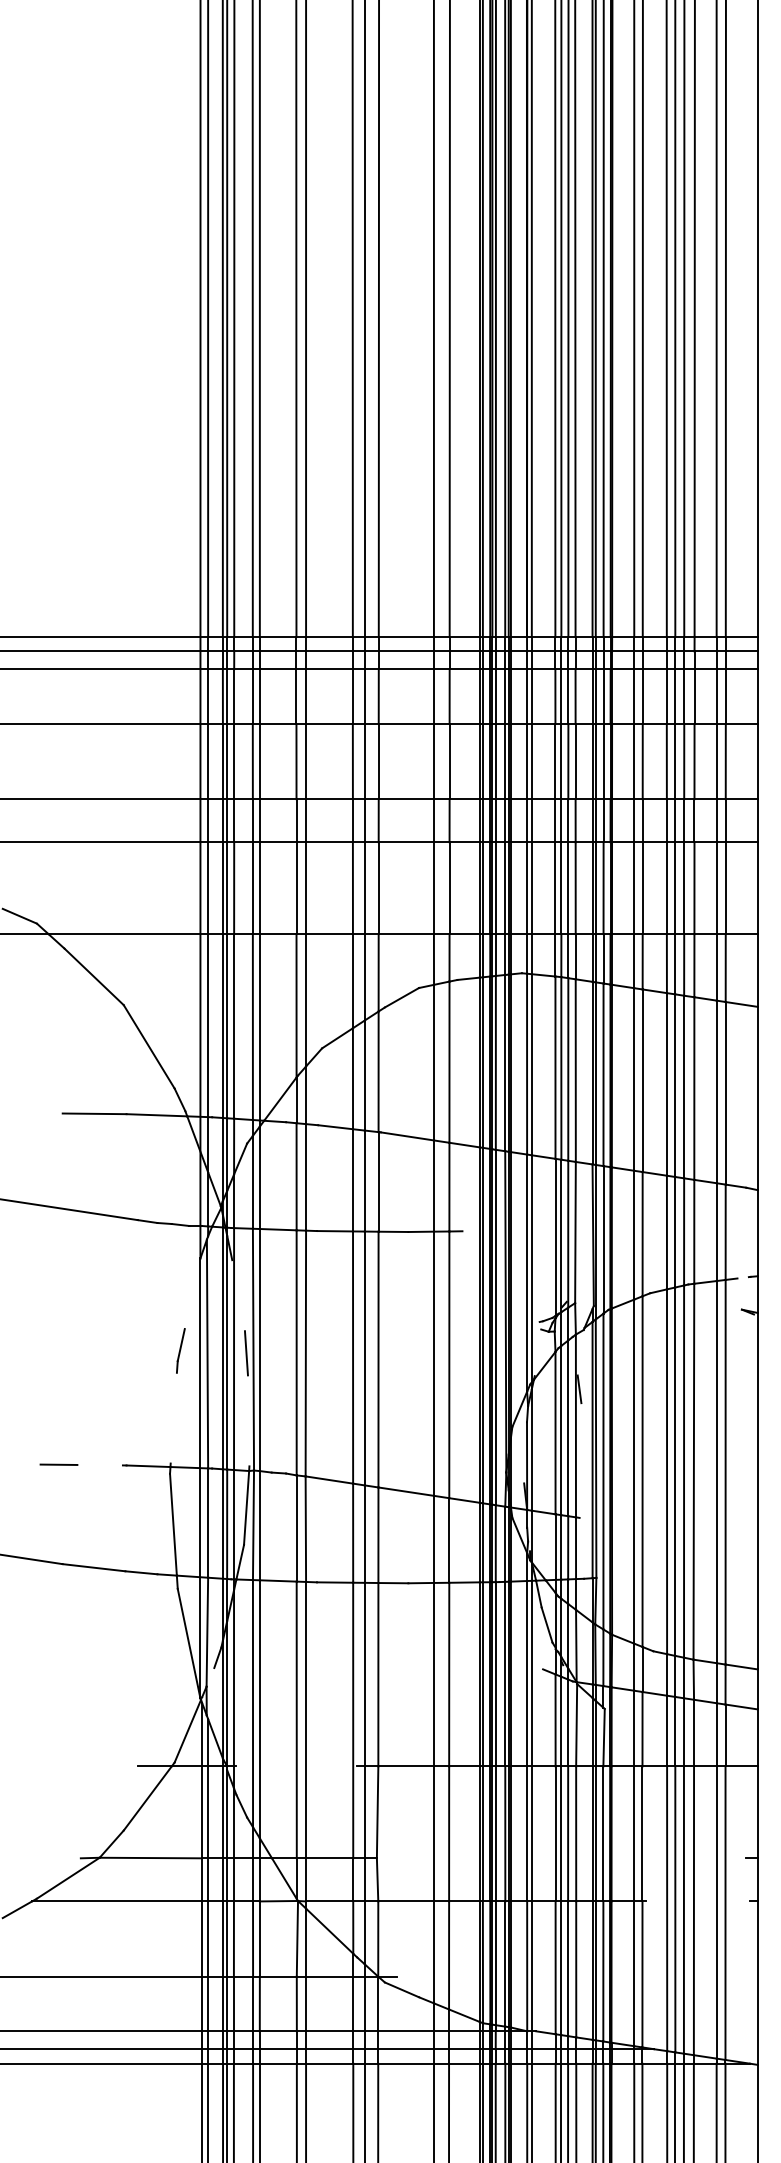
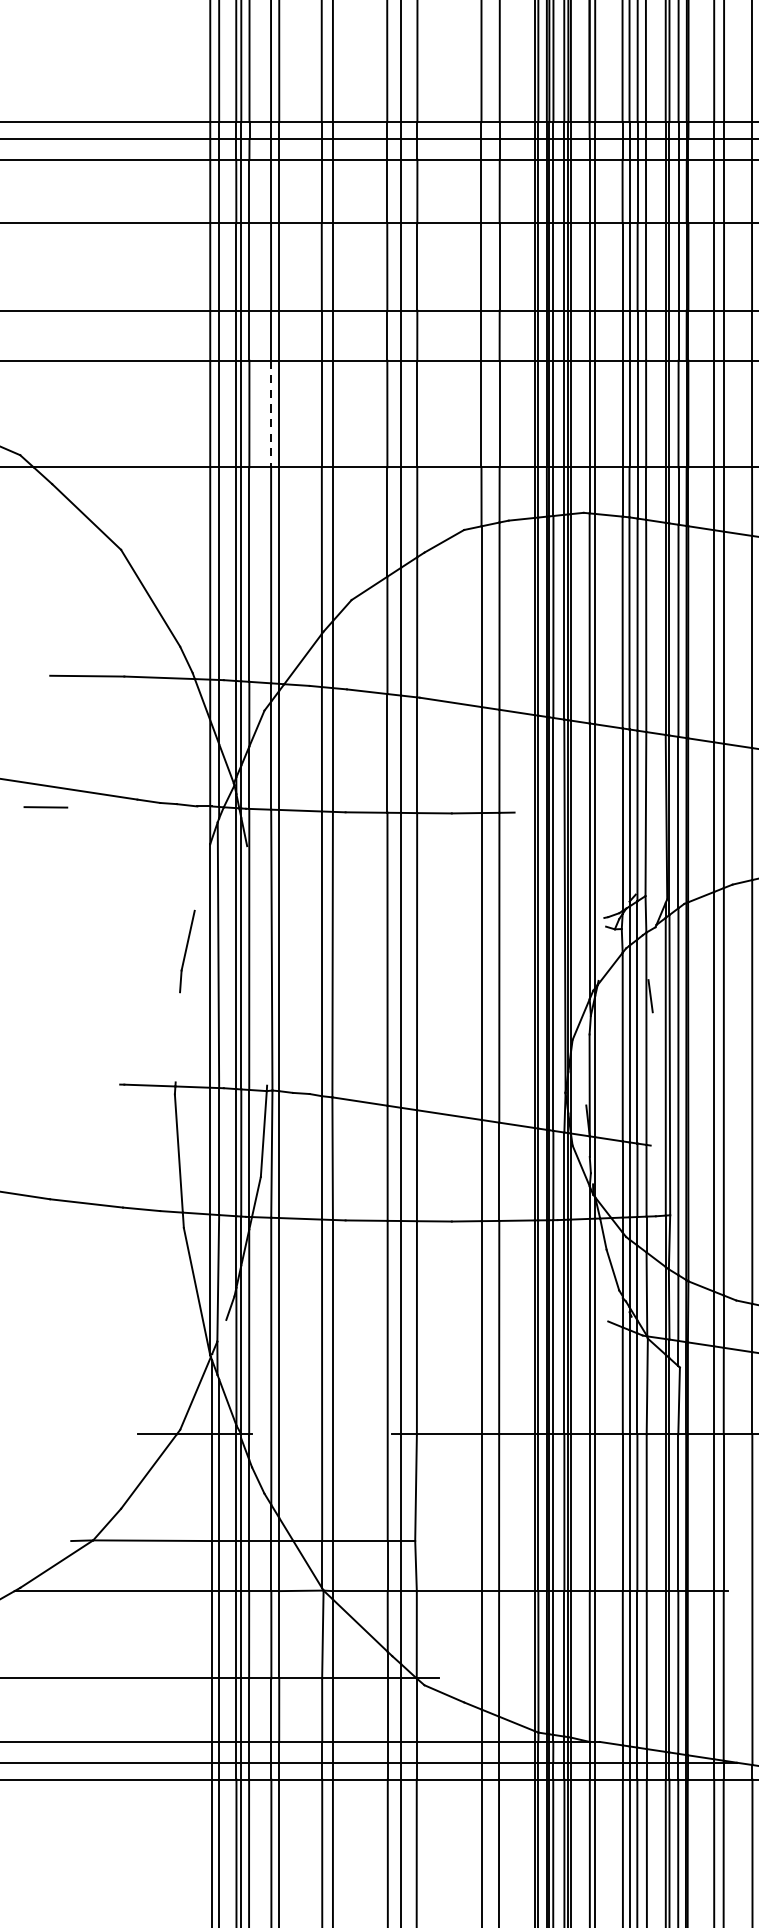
line: (252, 888) -> (270, 414), solid -> dashed
part: (180, 1350) -> (187, 951), size x1.6
line: (245, 1353) -> (262, 954), removed
line: (58, 1464) -> (45, 807), moved

